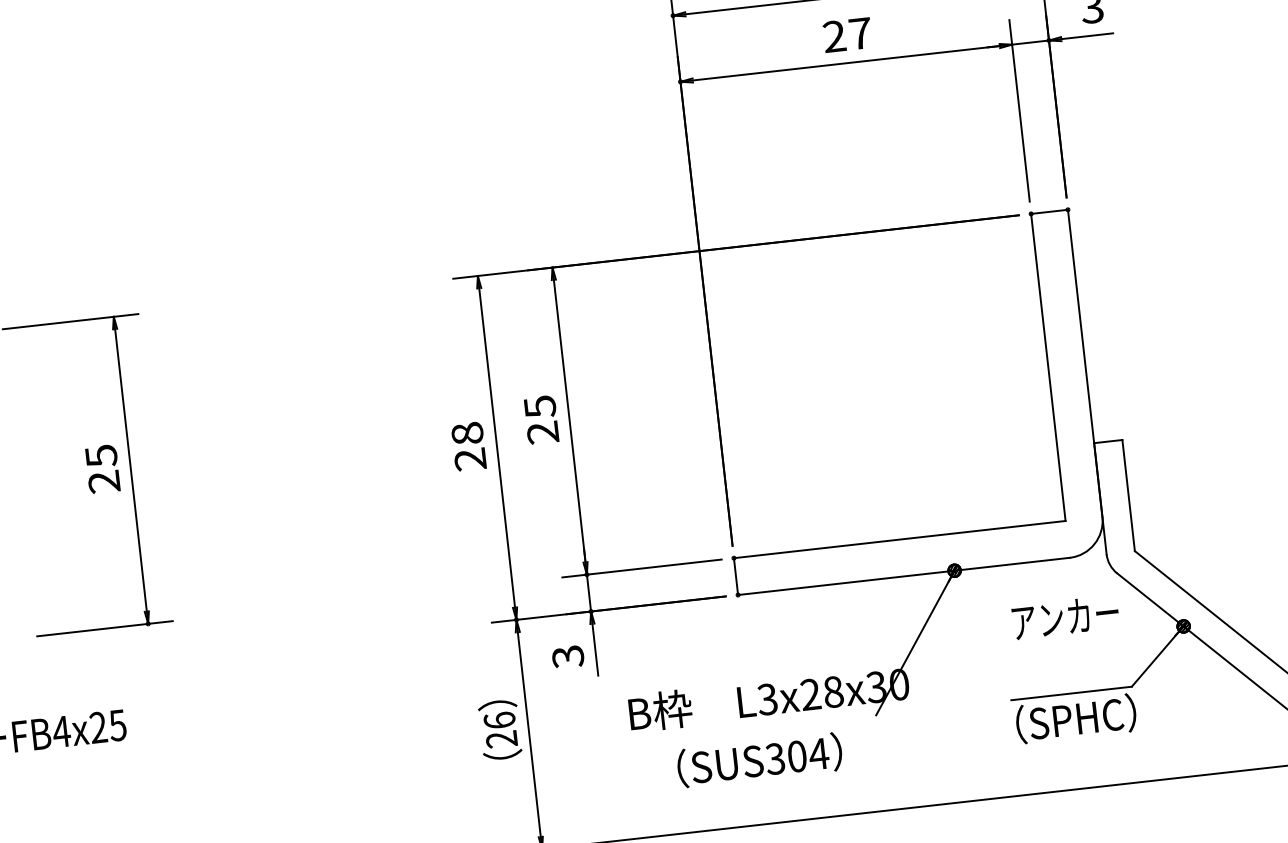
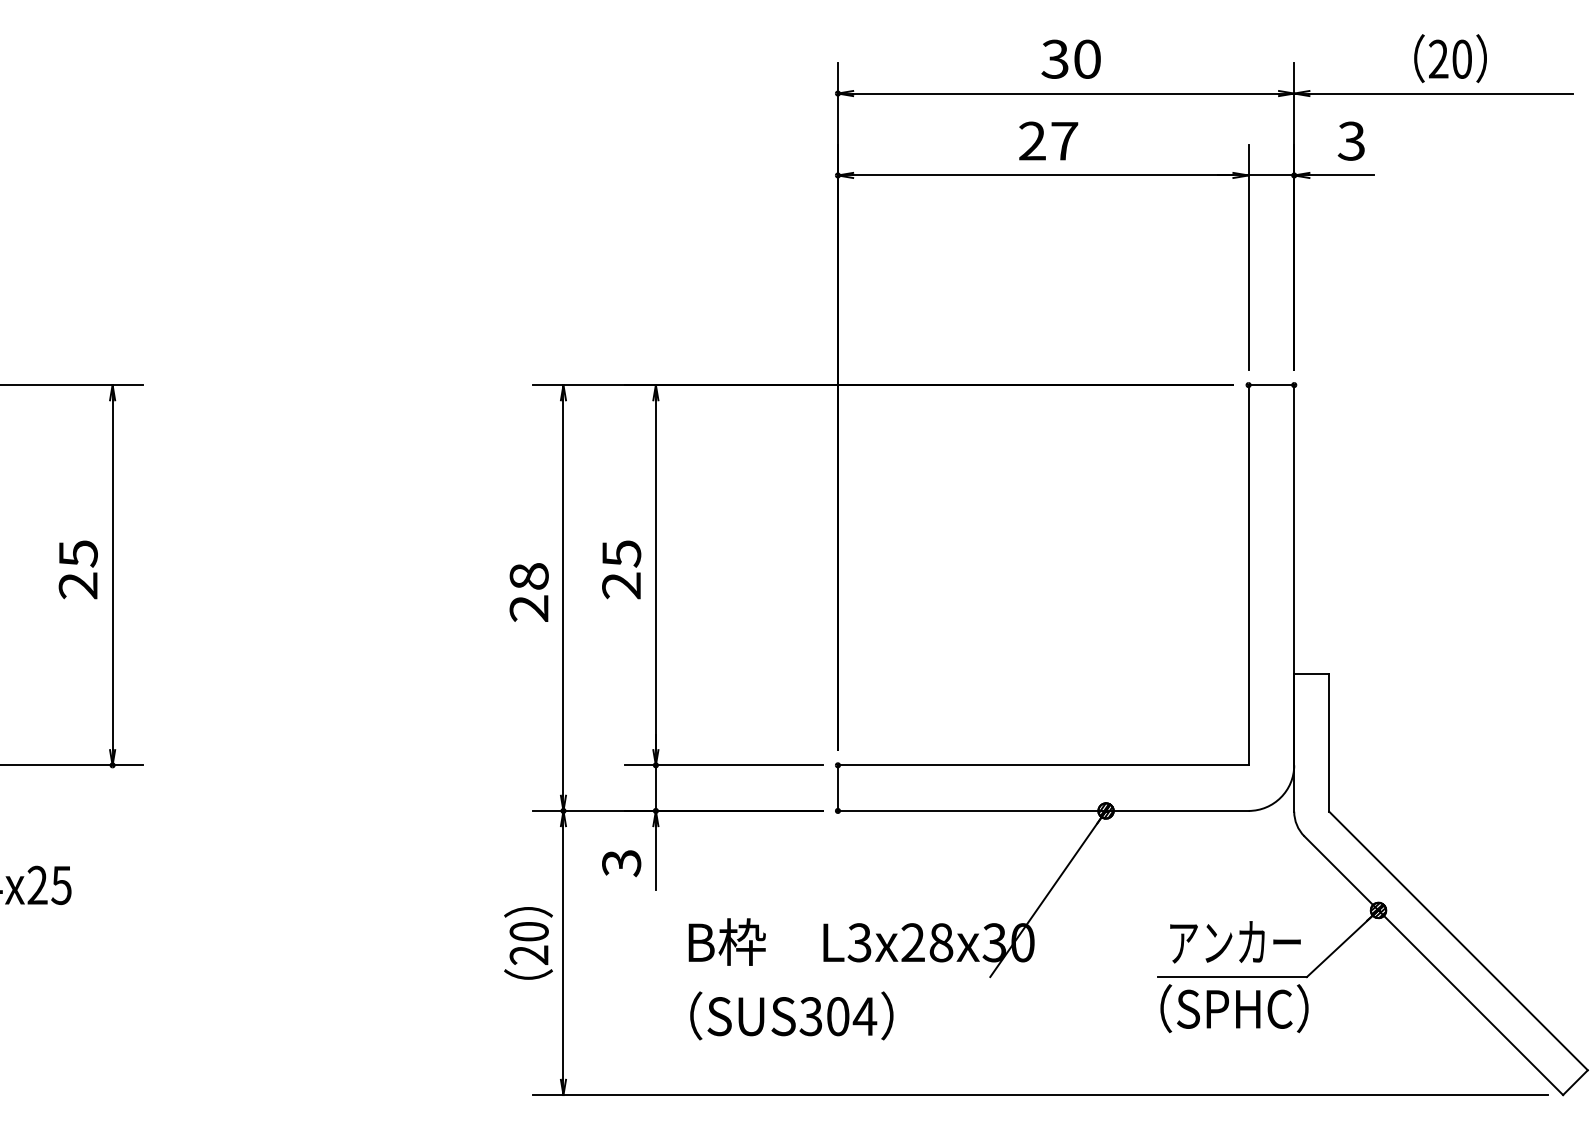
text: (1065, 617) -> (1235, 942), moved
text: (499, 720) -> (528, 931), 26 -> 20
text: (759, 759) -> (791, 1015), moved

